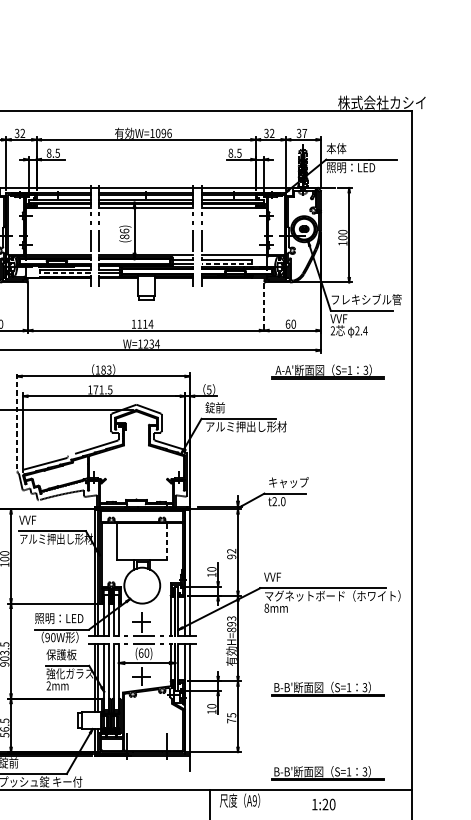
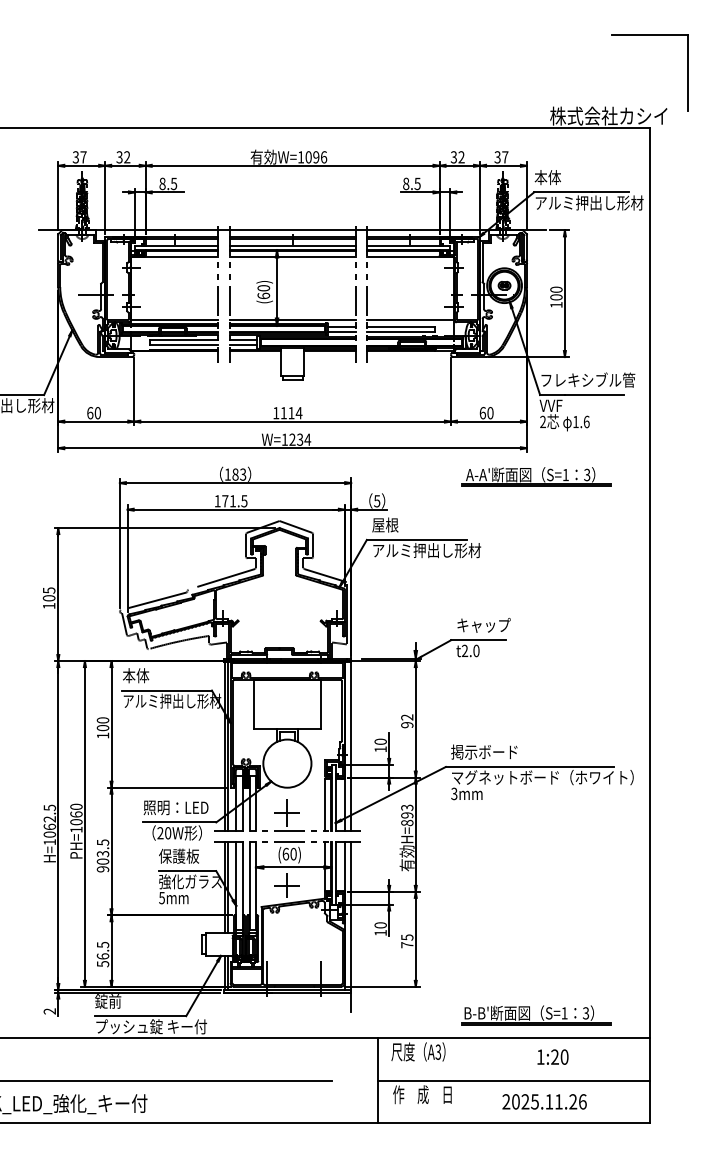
part: (412, 42) -> (649, 35), added
text: (367, 167) -> (589, 202), 照明：LED -> アルミ押出し形材
text: (124, 234) -> (263, 292), (86) -> (60)
line: (226, 263) -> (400, 331), dashed -> solid
line: (64, 273) -> (183, 345), dashed -> solid
line: (263, 308) -> (450, 391), dashed -> solid
text: (361, 330) -> (581, 421), 2.4 -> 1.6
text: (215, 407) -> (385, 524), 錠前 -> 屋根
line: (17, 421) -> (119, 543), dashed -> solid
text: (28, 519) -> (135, 675), VVF -> 本体
line: (166, 541) -> (320, 704), dashed -> solid
text: (288, 576) -> (483, 751), VVF -> 掲示ボード
text: (266, 607) -> (454, 793), 8mm -> 3mm
text: (47, 637) -> (160, 833), 90W -> 20W
text: (48, 685) -> (161, 897), 2mm -> 5mm
part: (328, 689) -> (536, 902), removed
text: (254, 800) -> (438, 1051), A9 -> A3
text: (323, 804) -> (552, 1056), moved

